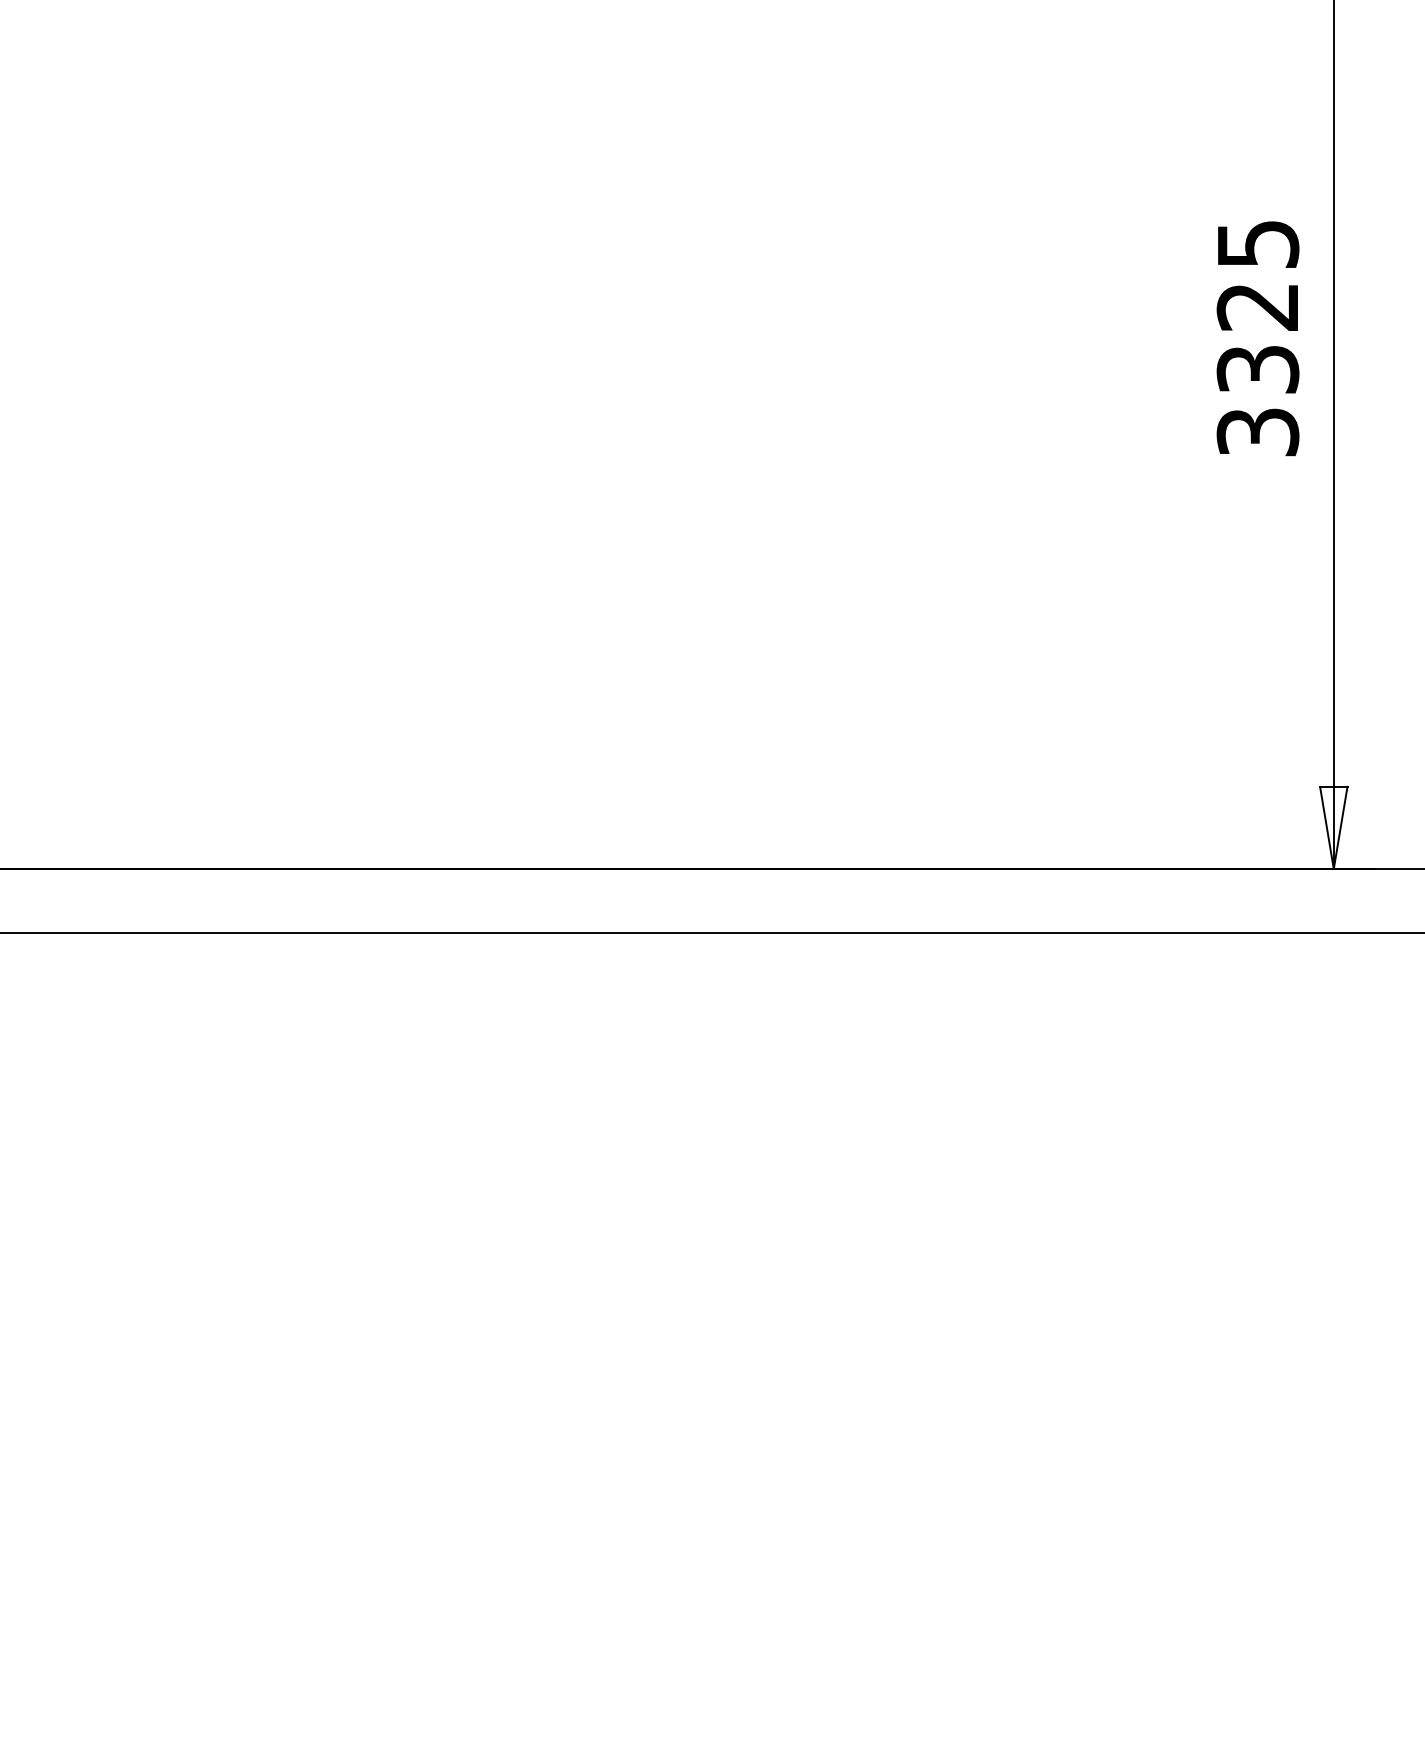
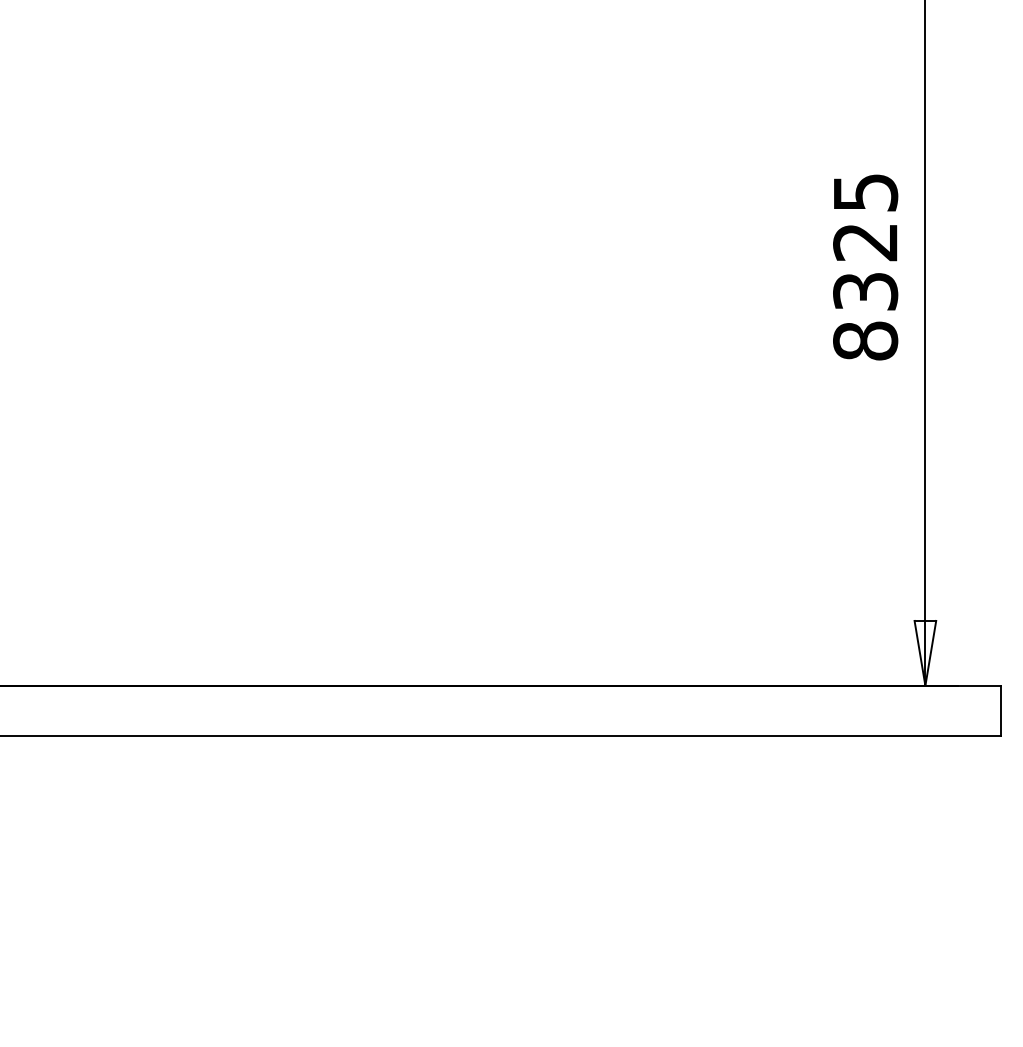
text: (1257, 431) -> (865, 340), 3325 -> 8325

